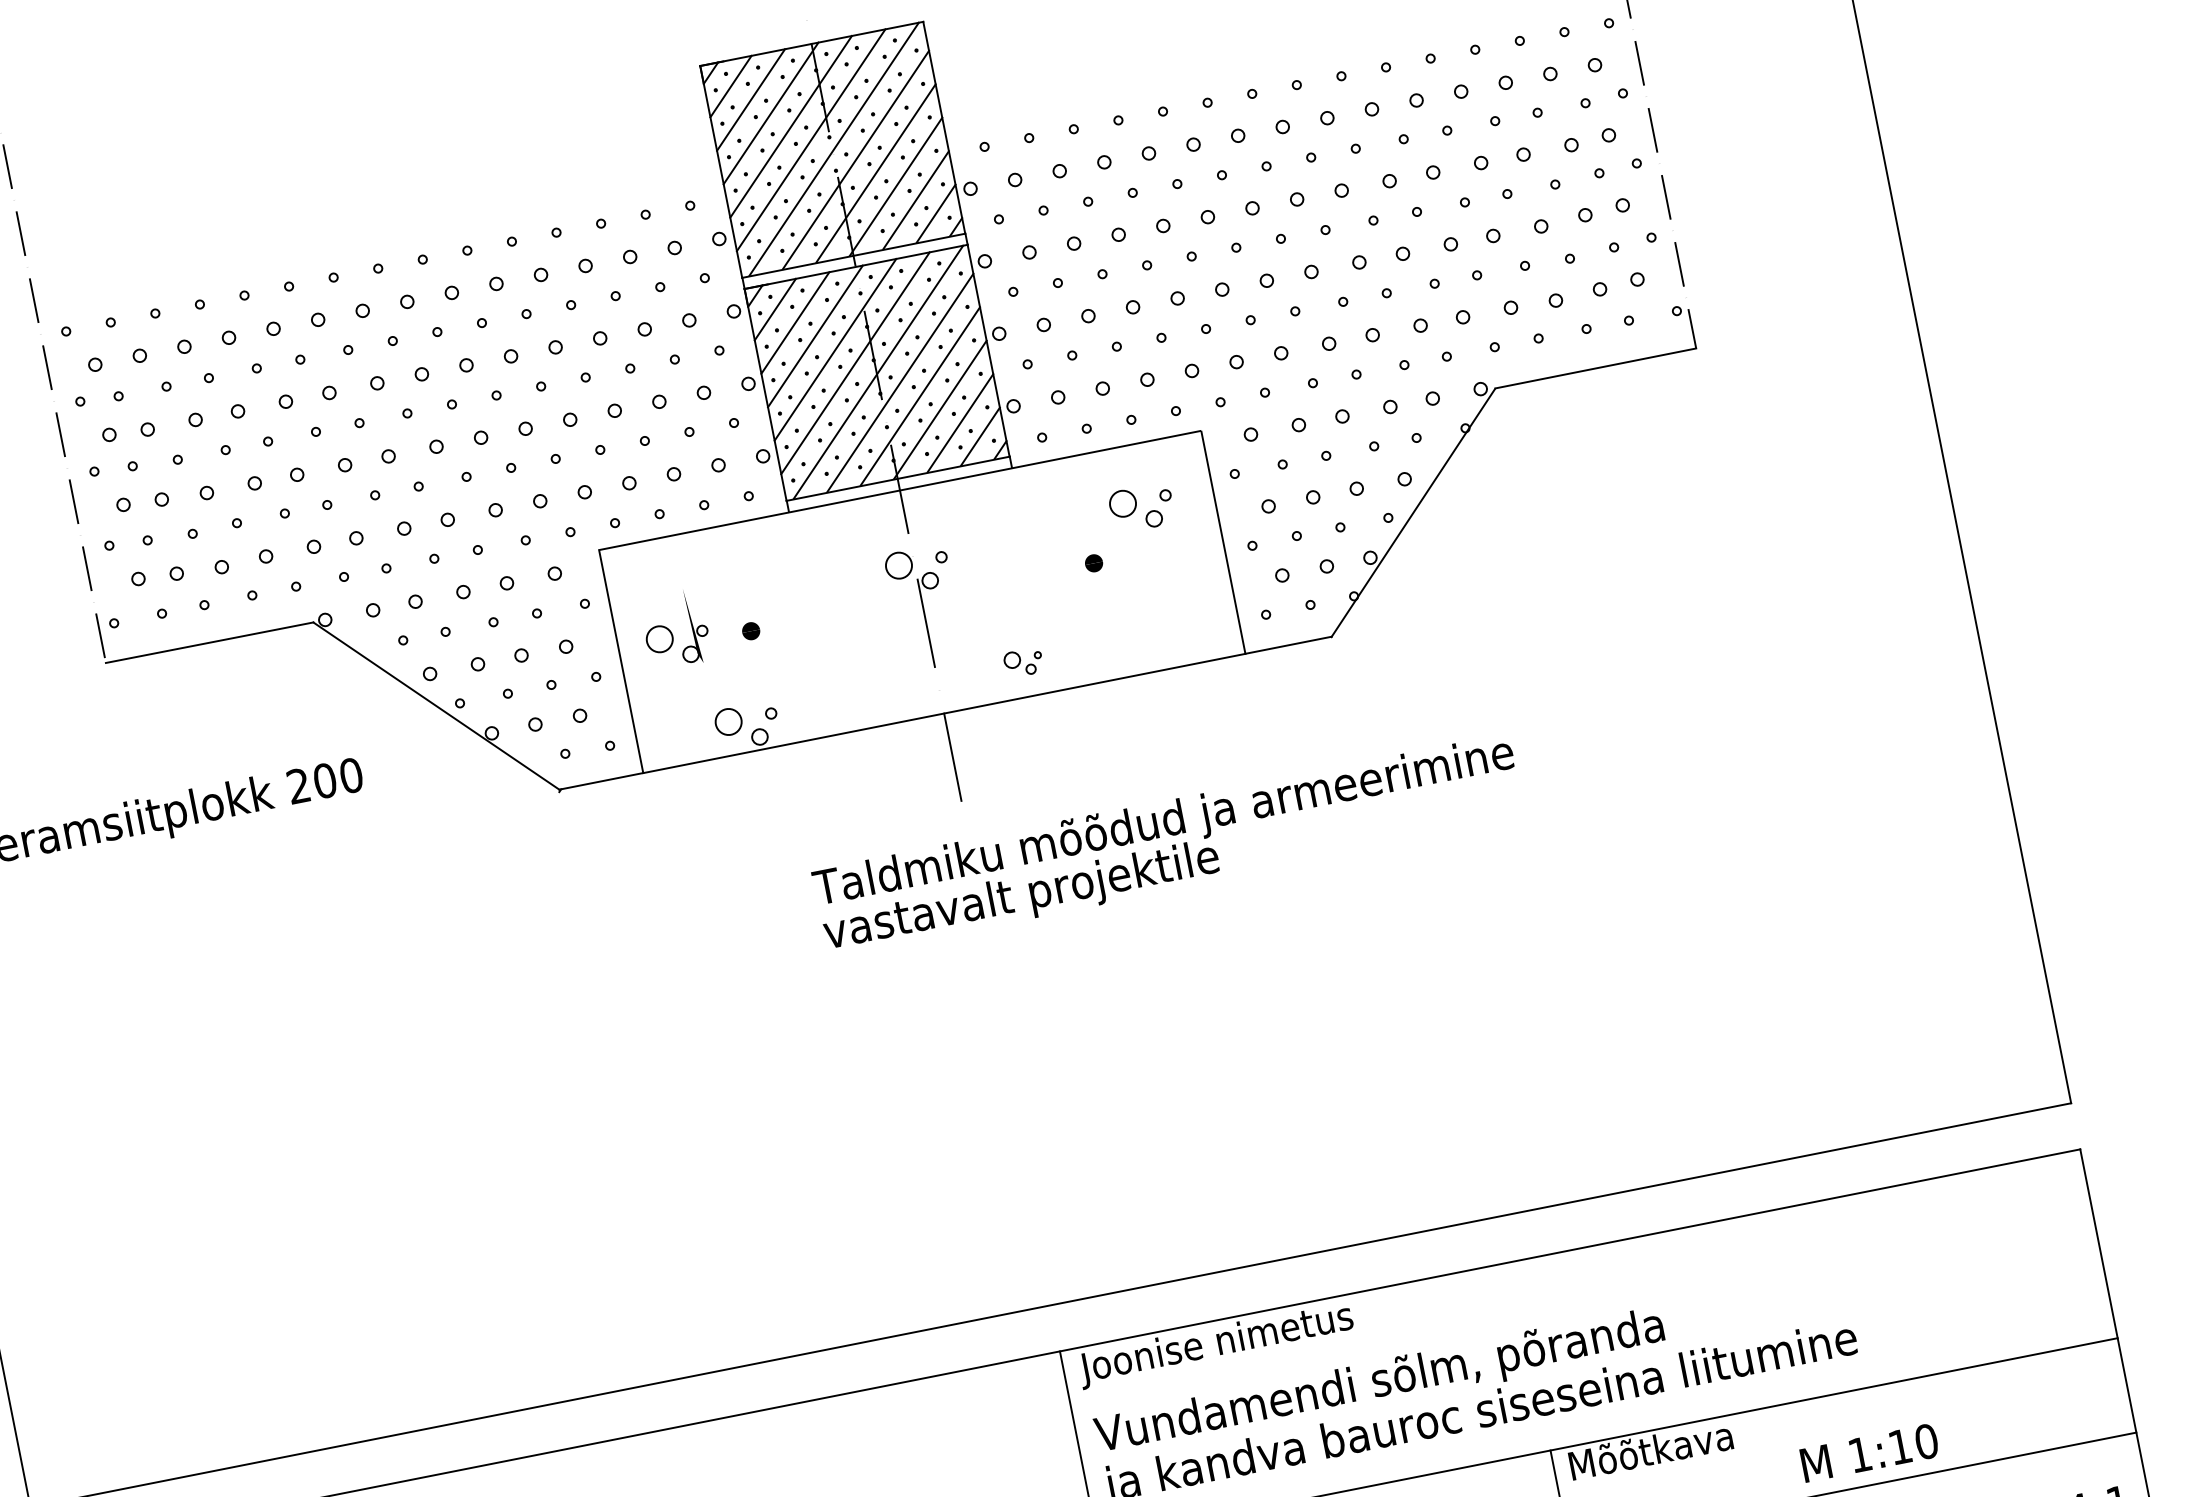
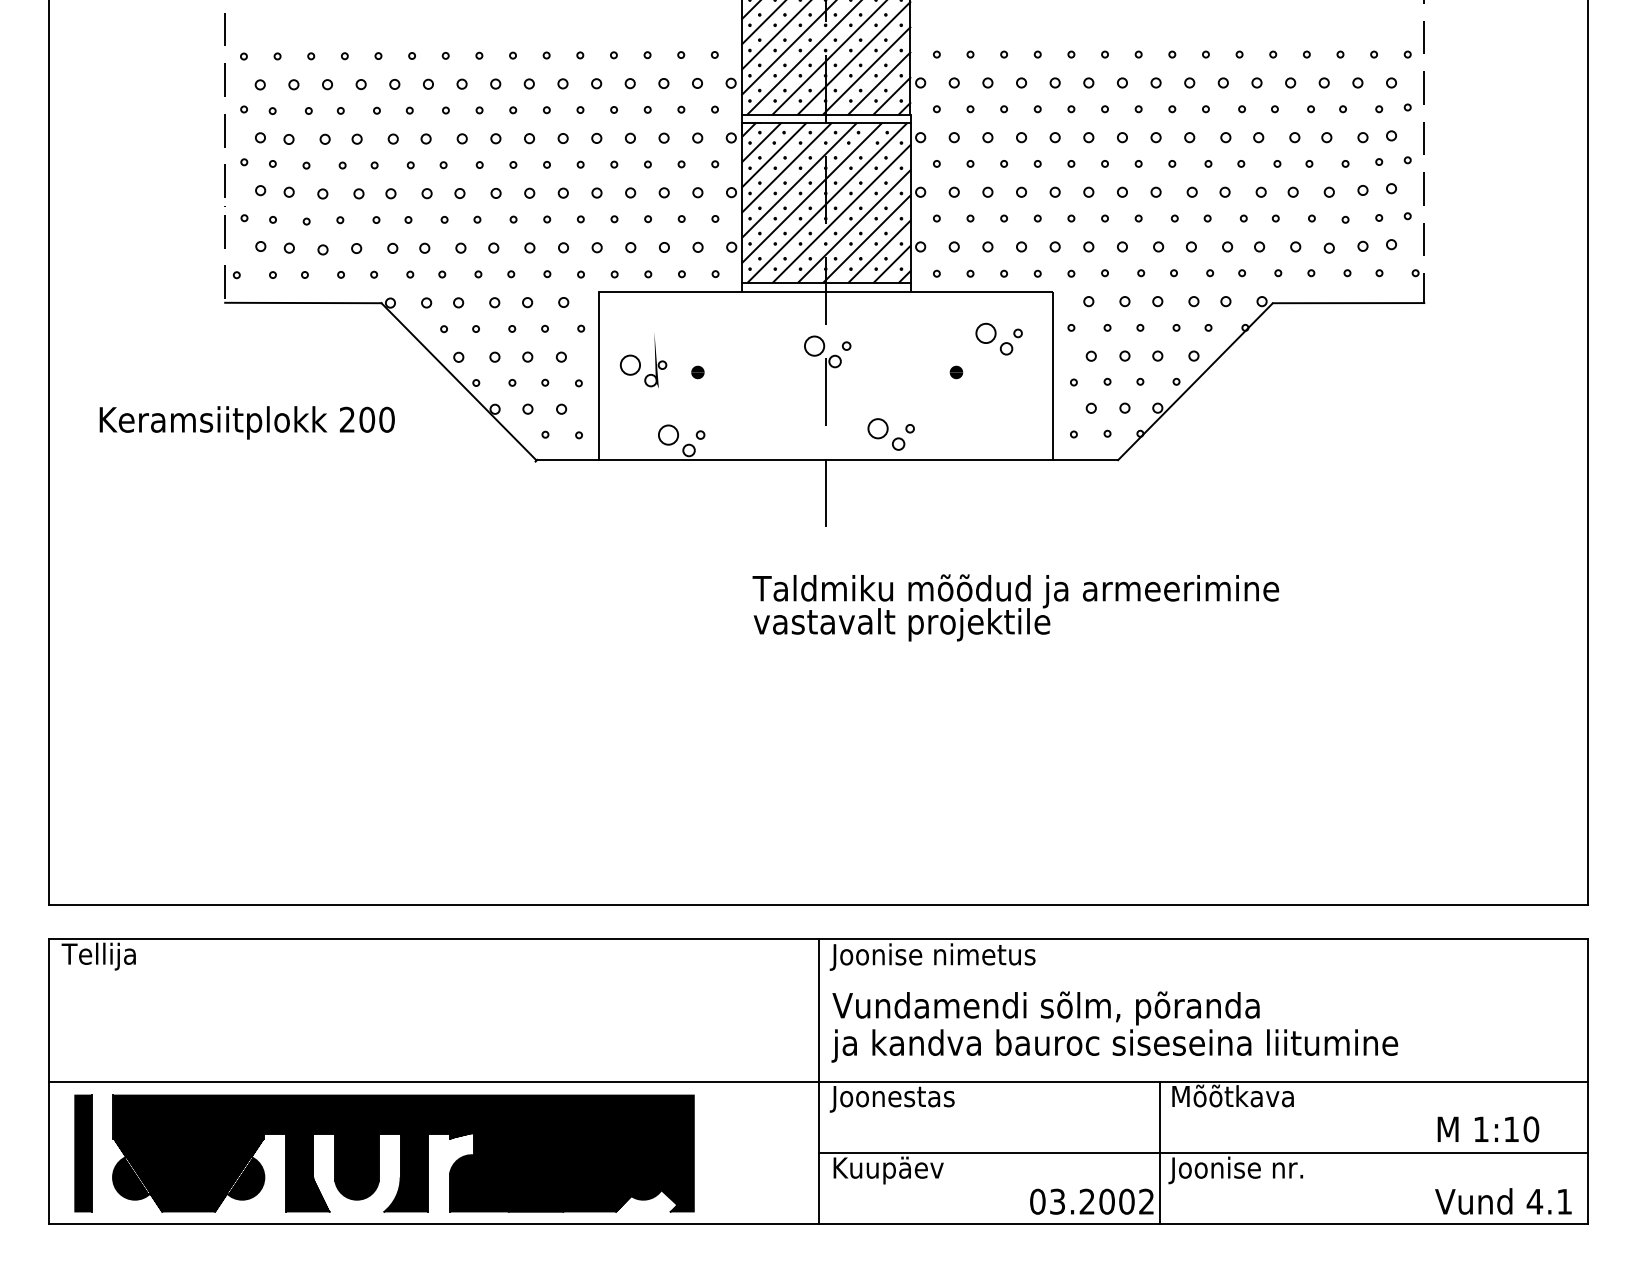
part: (1022, 662) -> (890, 434), size x1.67
text: (1167, 845) -> (1015, 607), moved
text: (1869, 1453) -> (1488, 1129), moved

